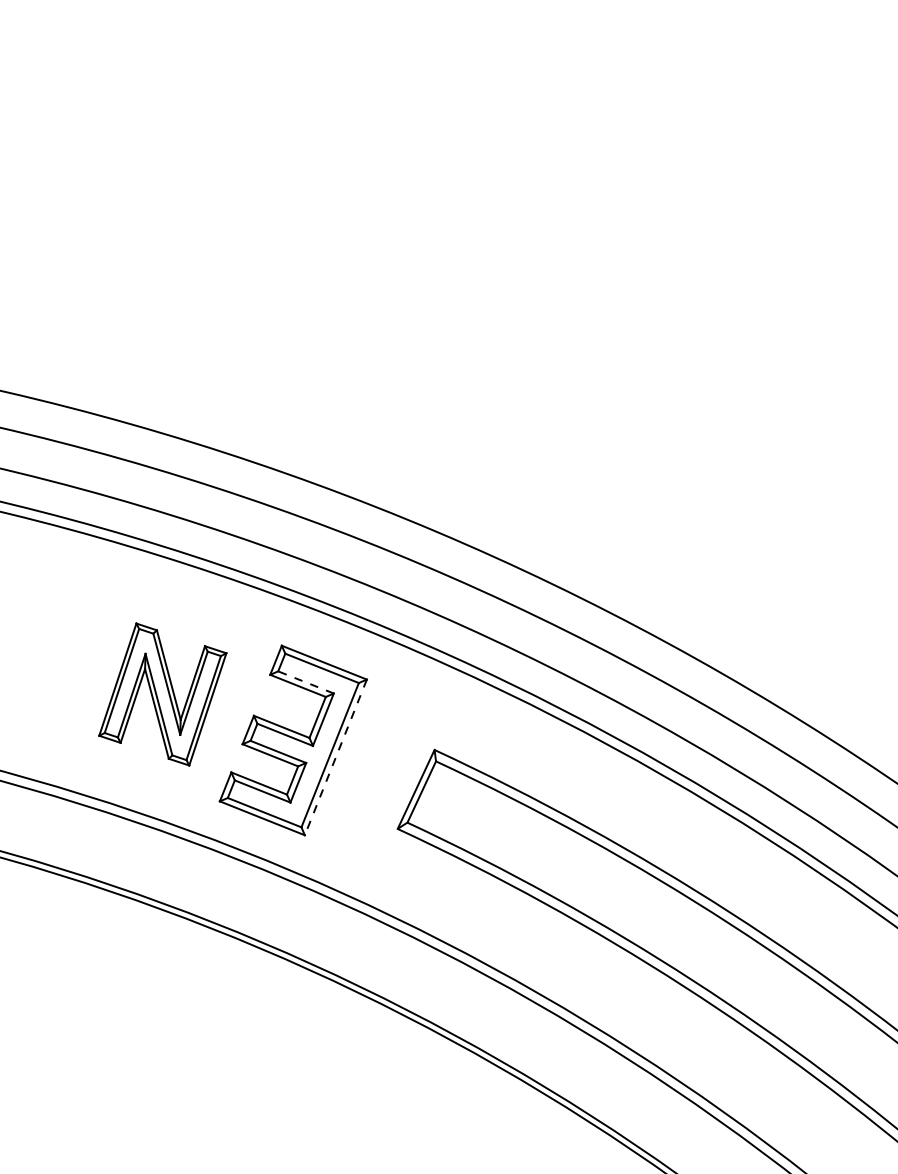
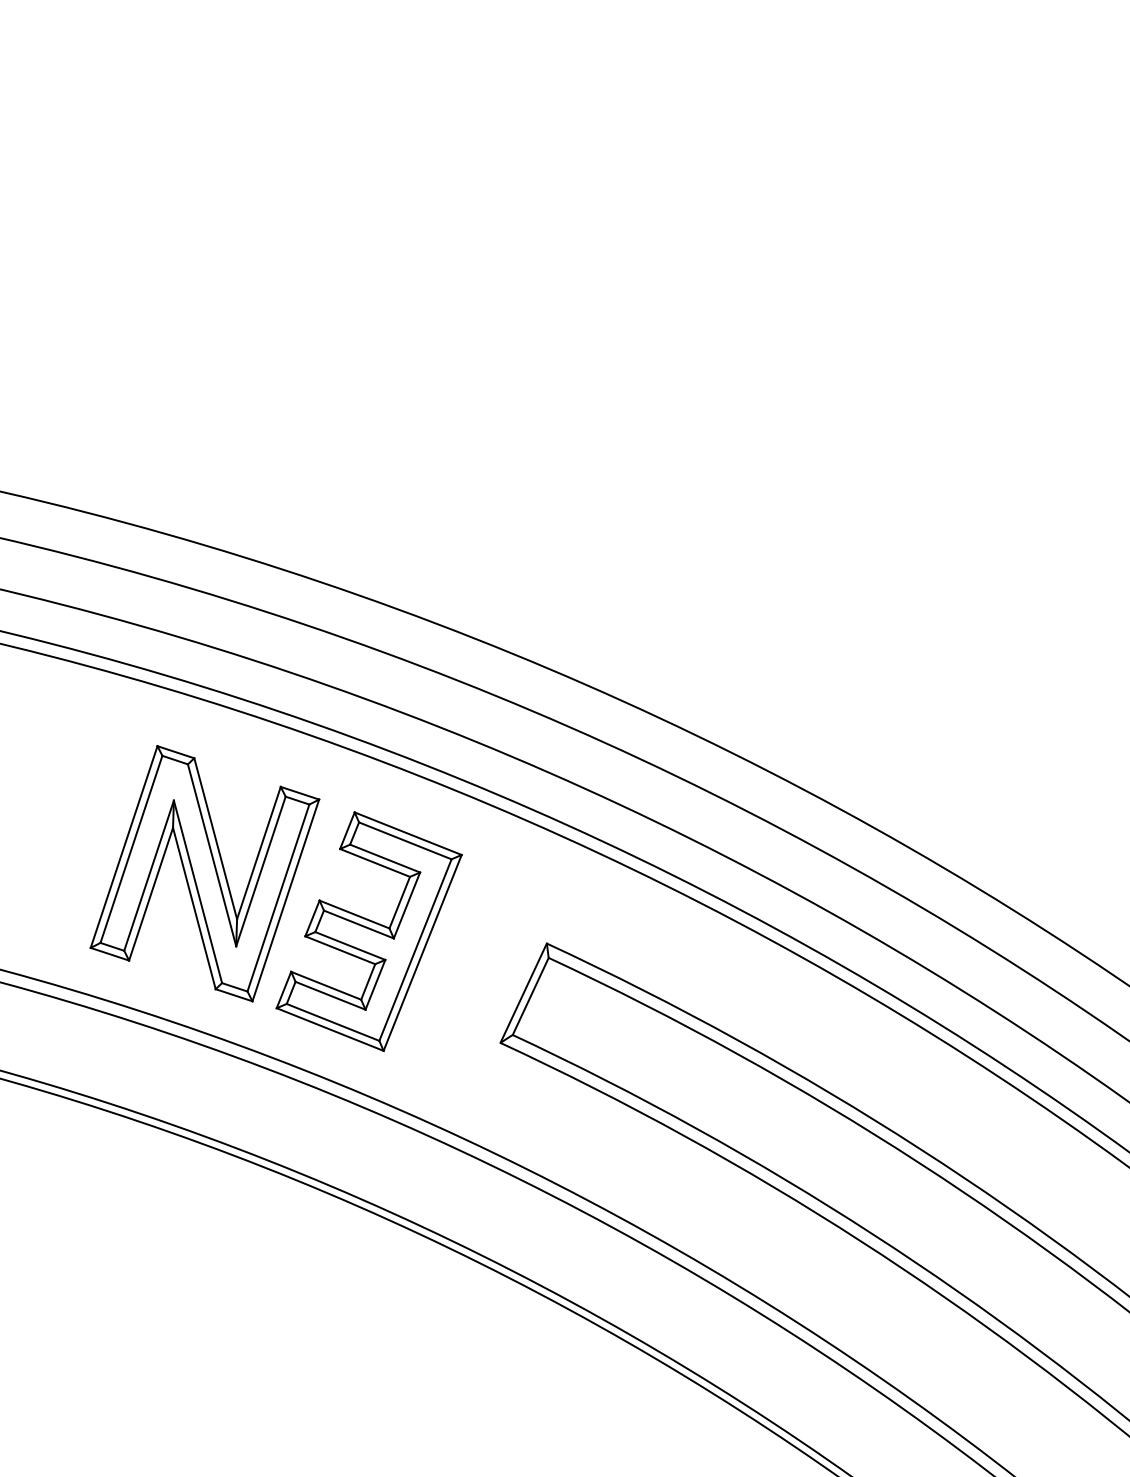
line: (306, 682) -> (385, 858), dashed -> solid
part: (162, 694) -> (204, 873), size x1.43
line: (335, 757) -> (422, 953), dashed -> solid

